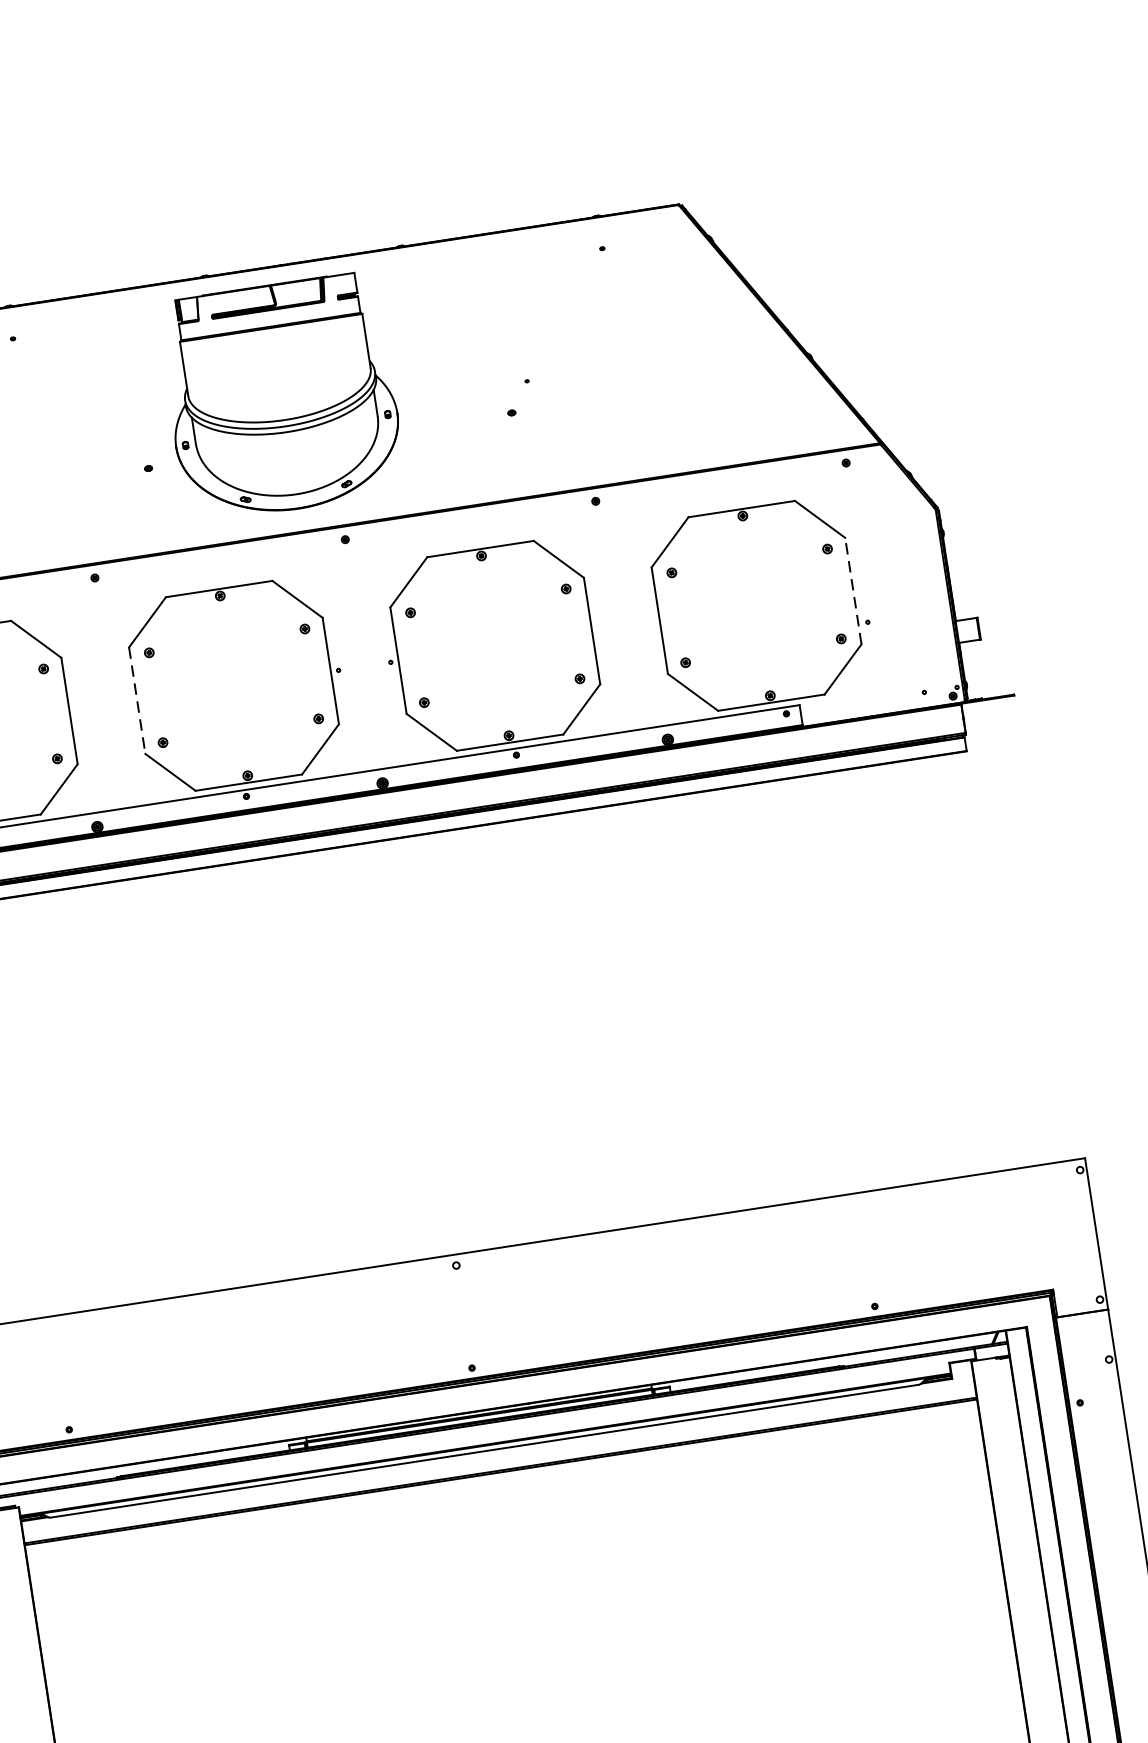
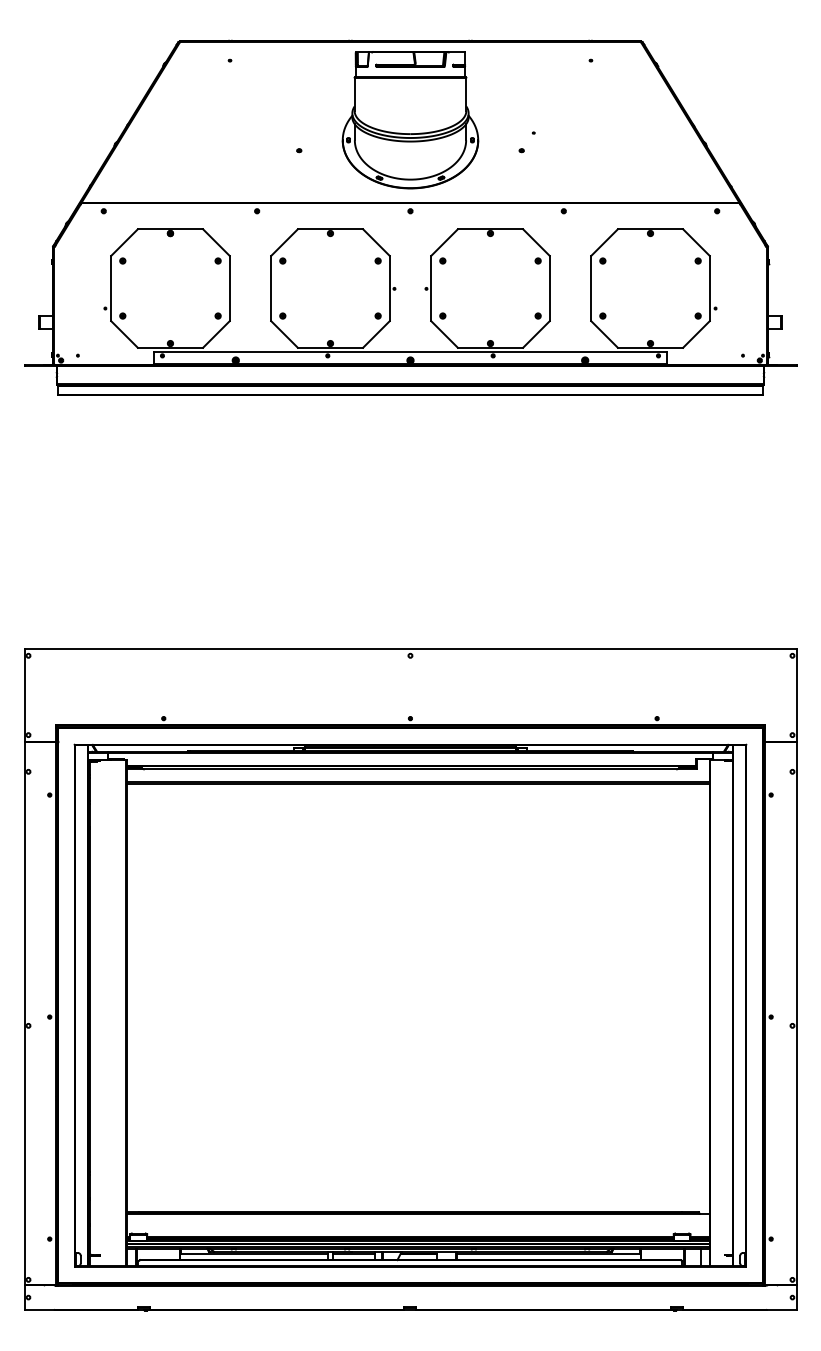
part: (281, 397) -> (410, 120), moved
line: (852, 591) -> (709, 288), dashed -> solid
line: (137, 700) -> (271, 288), dashed -> solid

